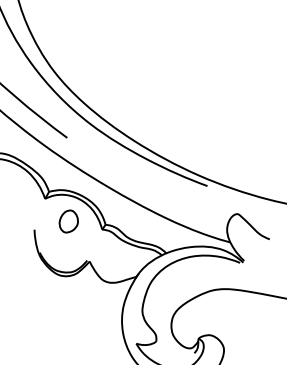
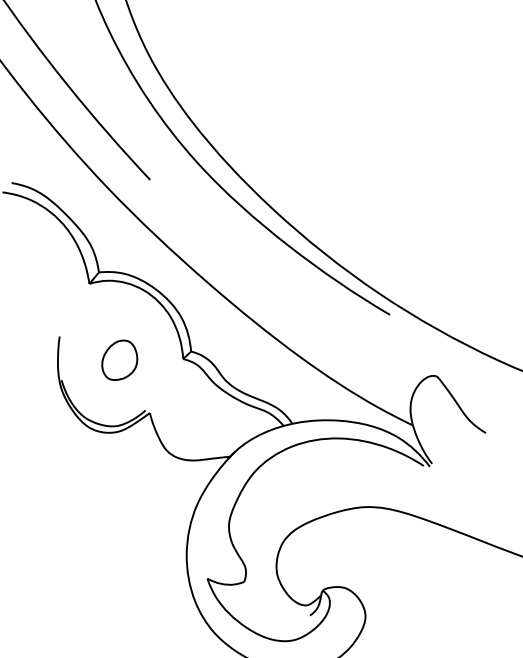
part: (68, 221) -> (119, 360), moved

